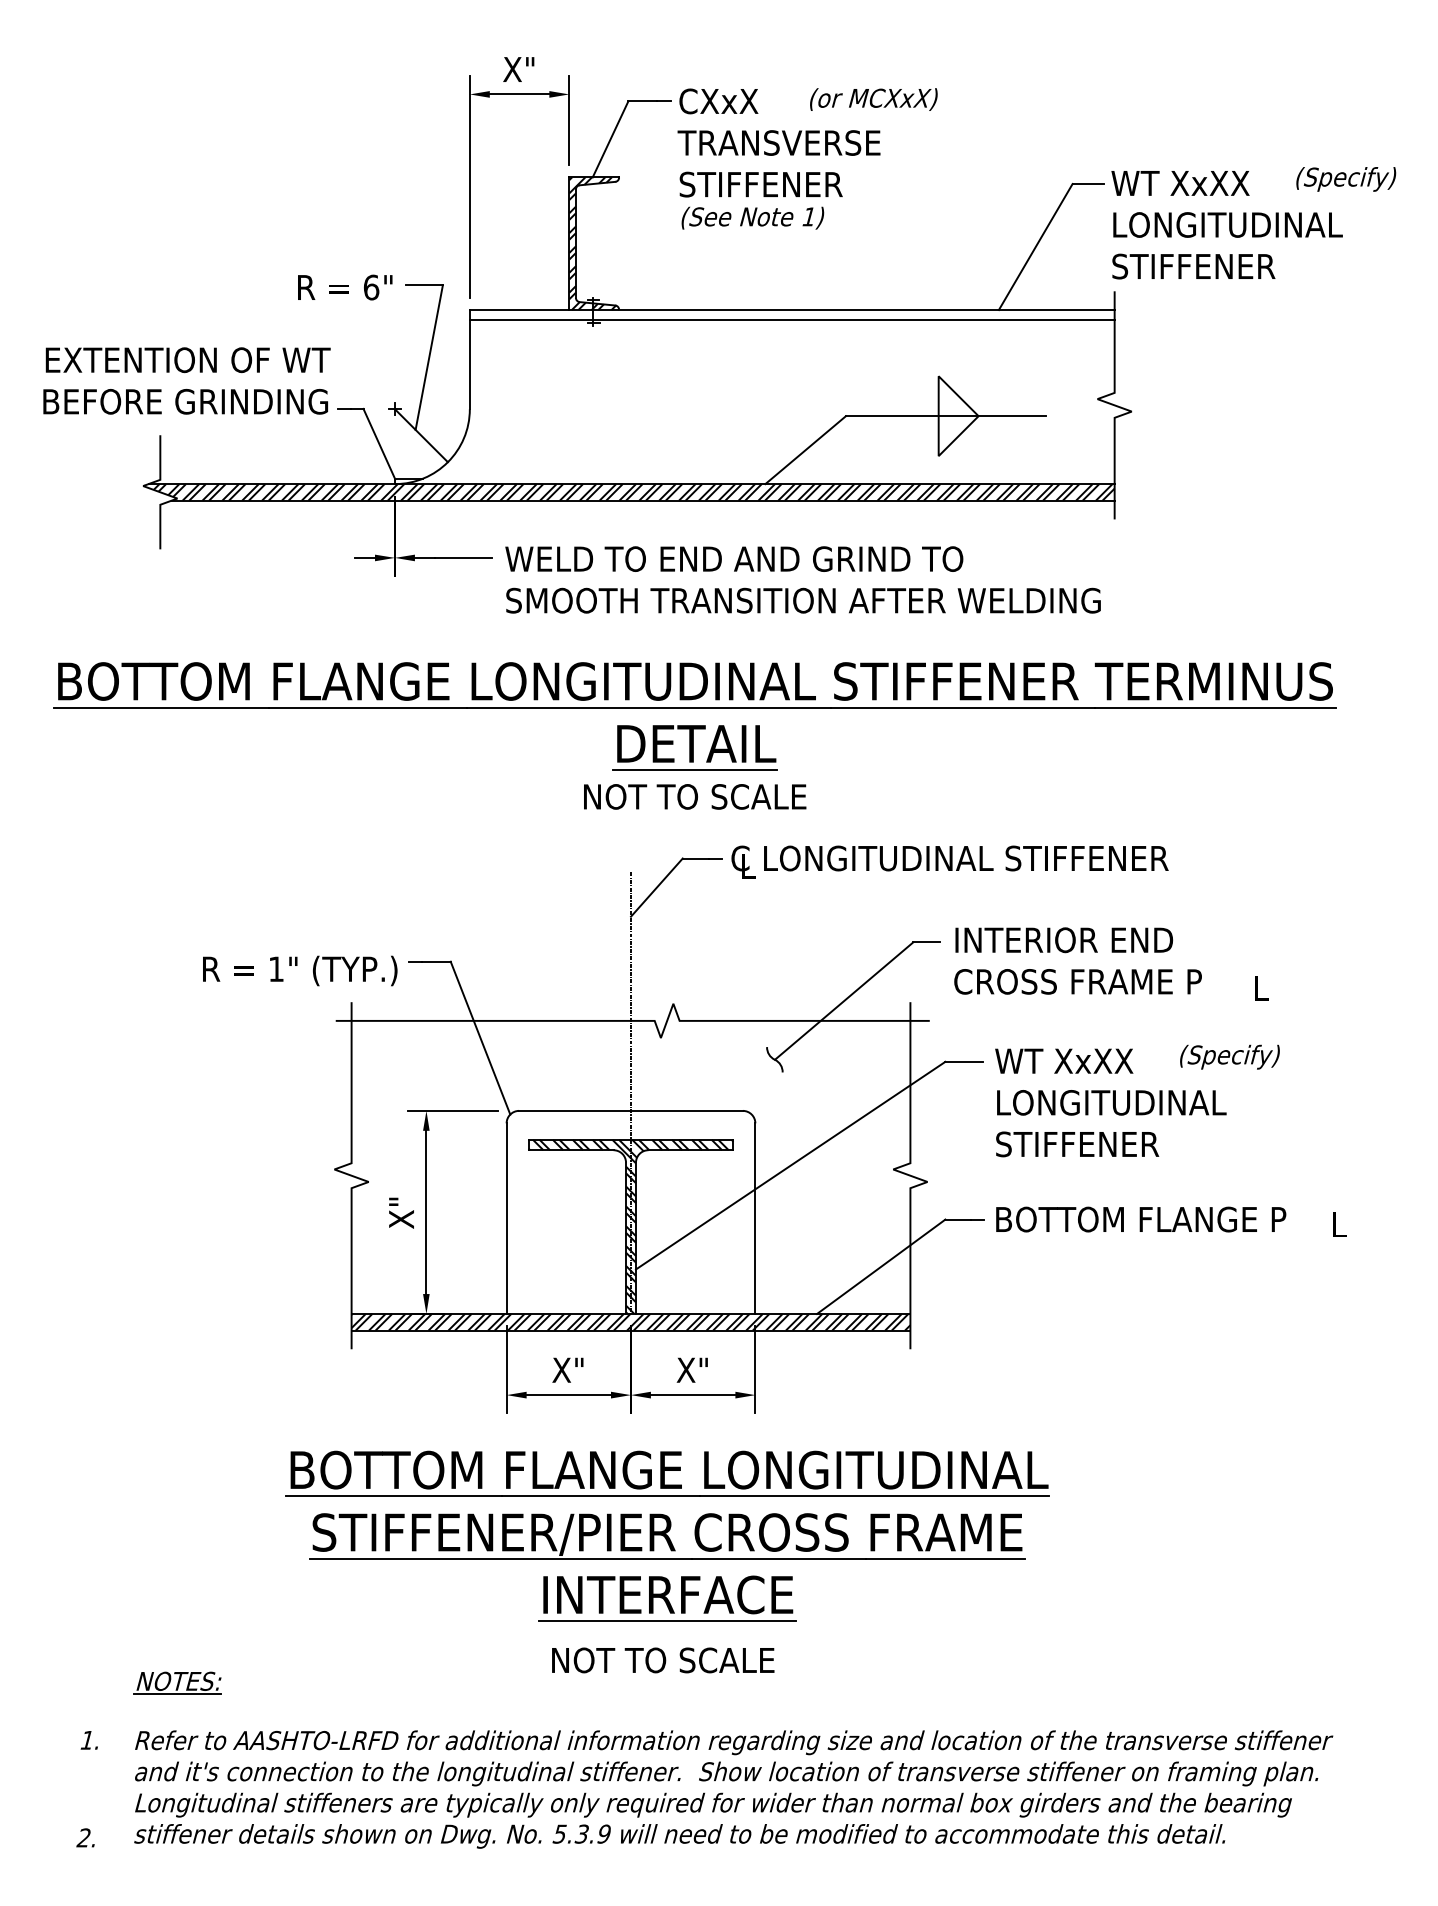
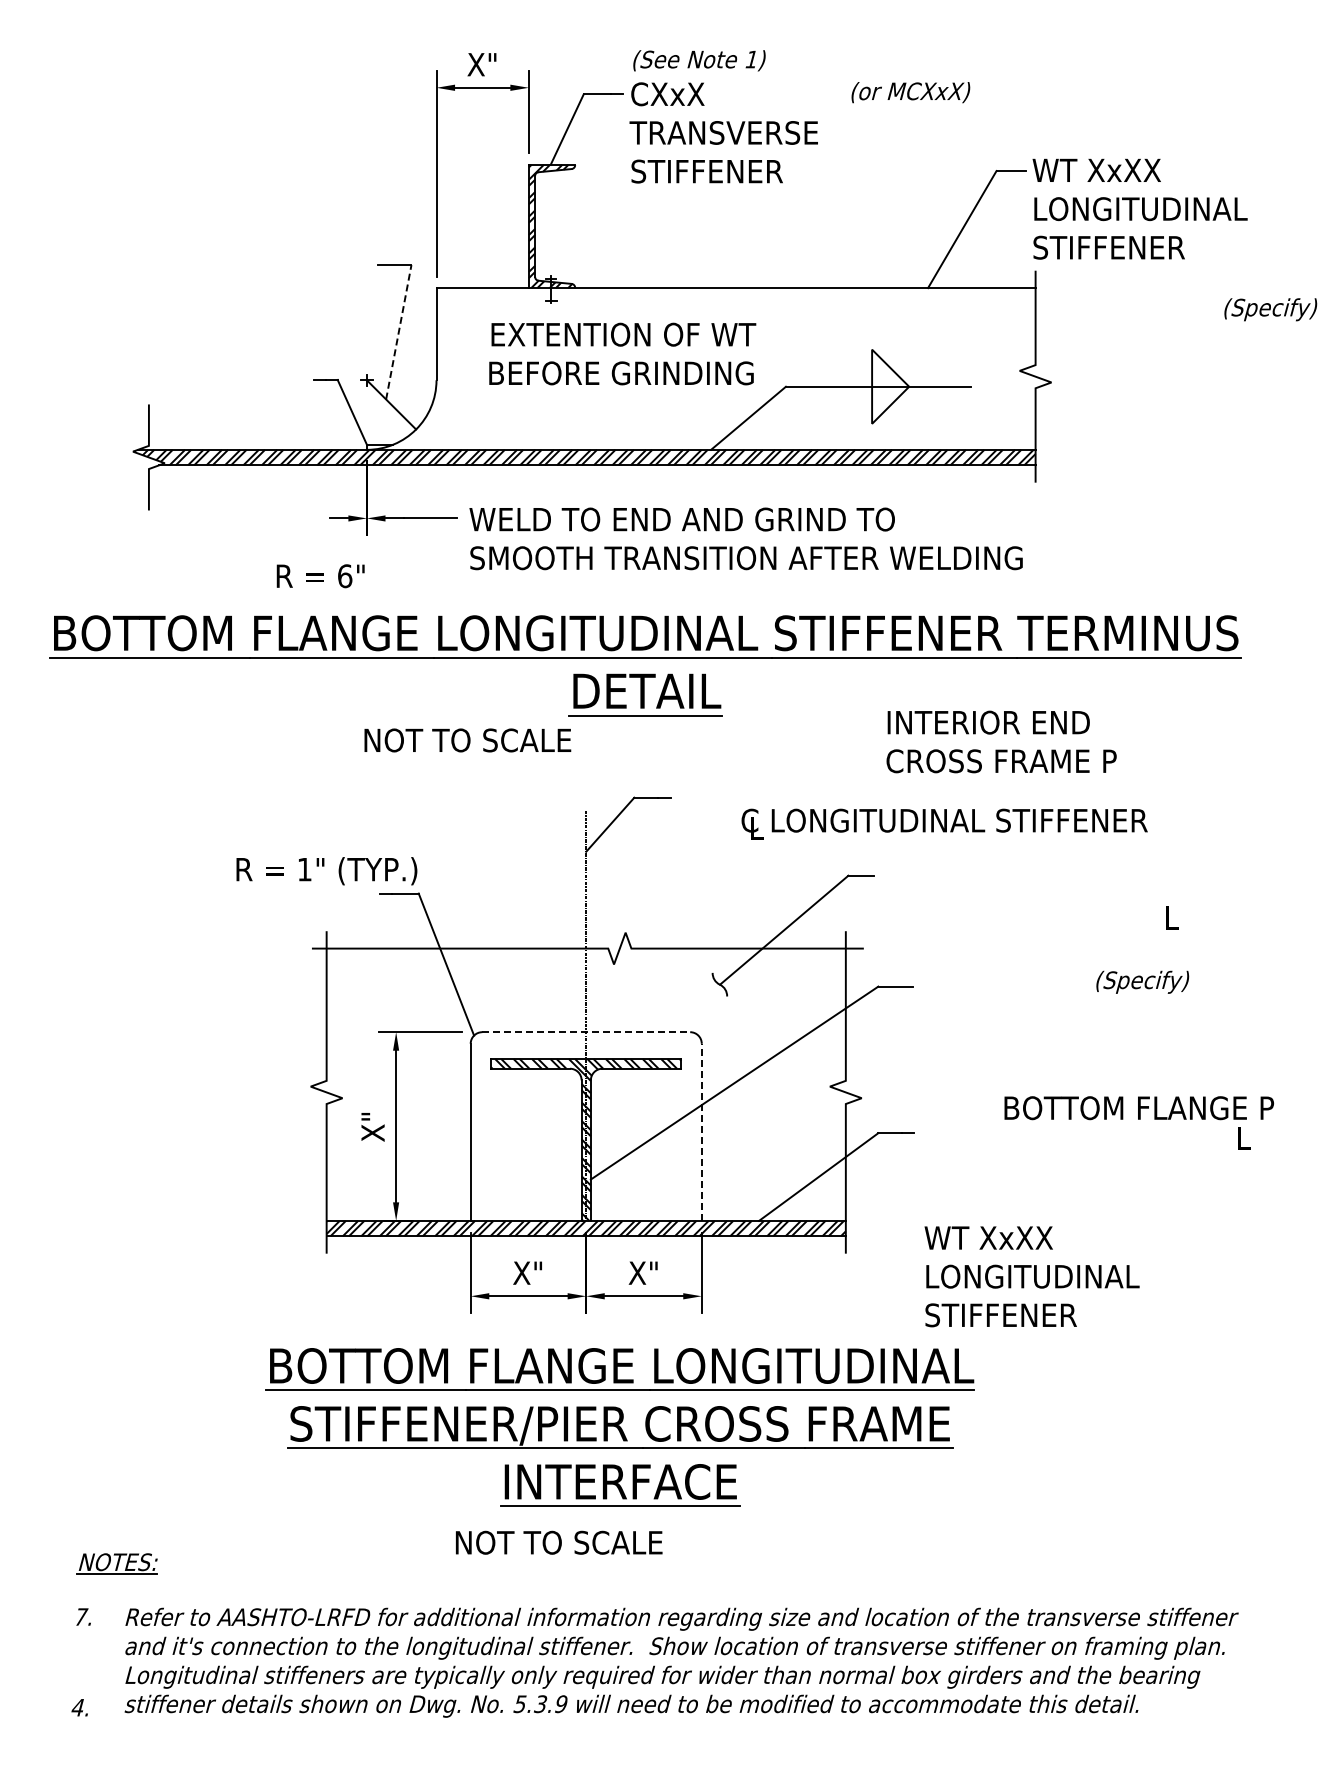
text: (873, 99) -> (910, 92), moved
text: (1345, 179) -> (1270, 309), moved
text: (752, 217) -> (699, 60), moved
text: (344, 287) -> (320, 576), moved
line: (791, 320) -> (735, 297), removed
line: (428, 356) -> (398, 331), solid -> dashed
text: (186, 380) -> (622, 353), moved
text: (694, 796) -> (467, 740), moved
text: (949, 861) -> (944, 823), moved
text: (1077, 960) -> (1001, 741), moved
text: (299, 971) -> (326, 871), moved
text: (1110, 1102) -> (1031, 1276), moved
line: (631, 1111) -> (586, 1032), solid -> dashed
line: (755, 1218) -> (701, 1132), solid -> dashed
text: (1140, 1219) -> (1138, 1108), moved
text: (663, 1660) -> (559, 1542), moved
part: (177, 1682) -> (116, 1563), moved
text: (87, 1739) -> (81, 1616), 1. -> 7.
text: (83, 1837) -> (77, 1707), 2. -> 4.

